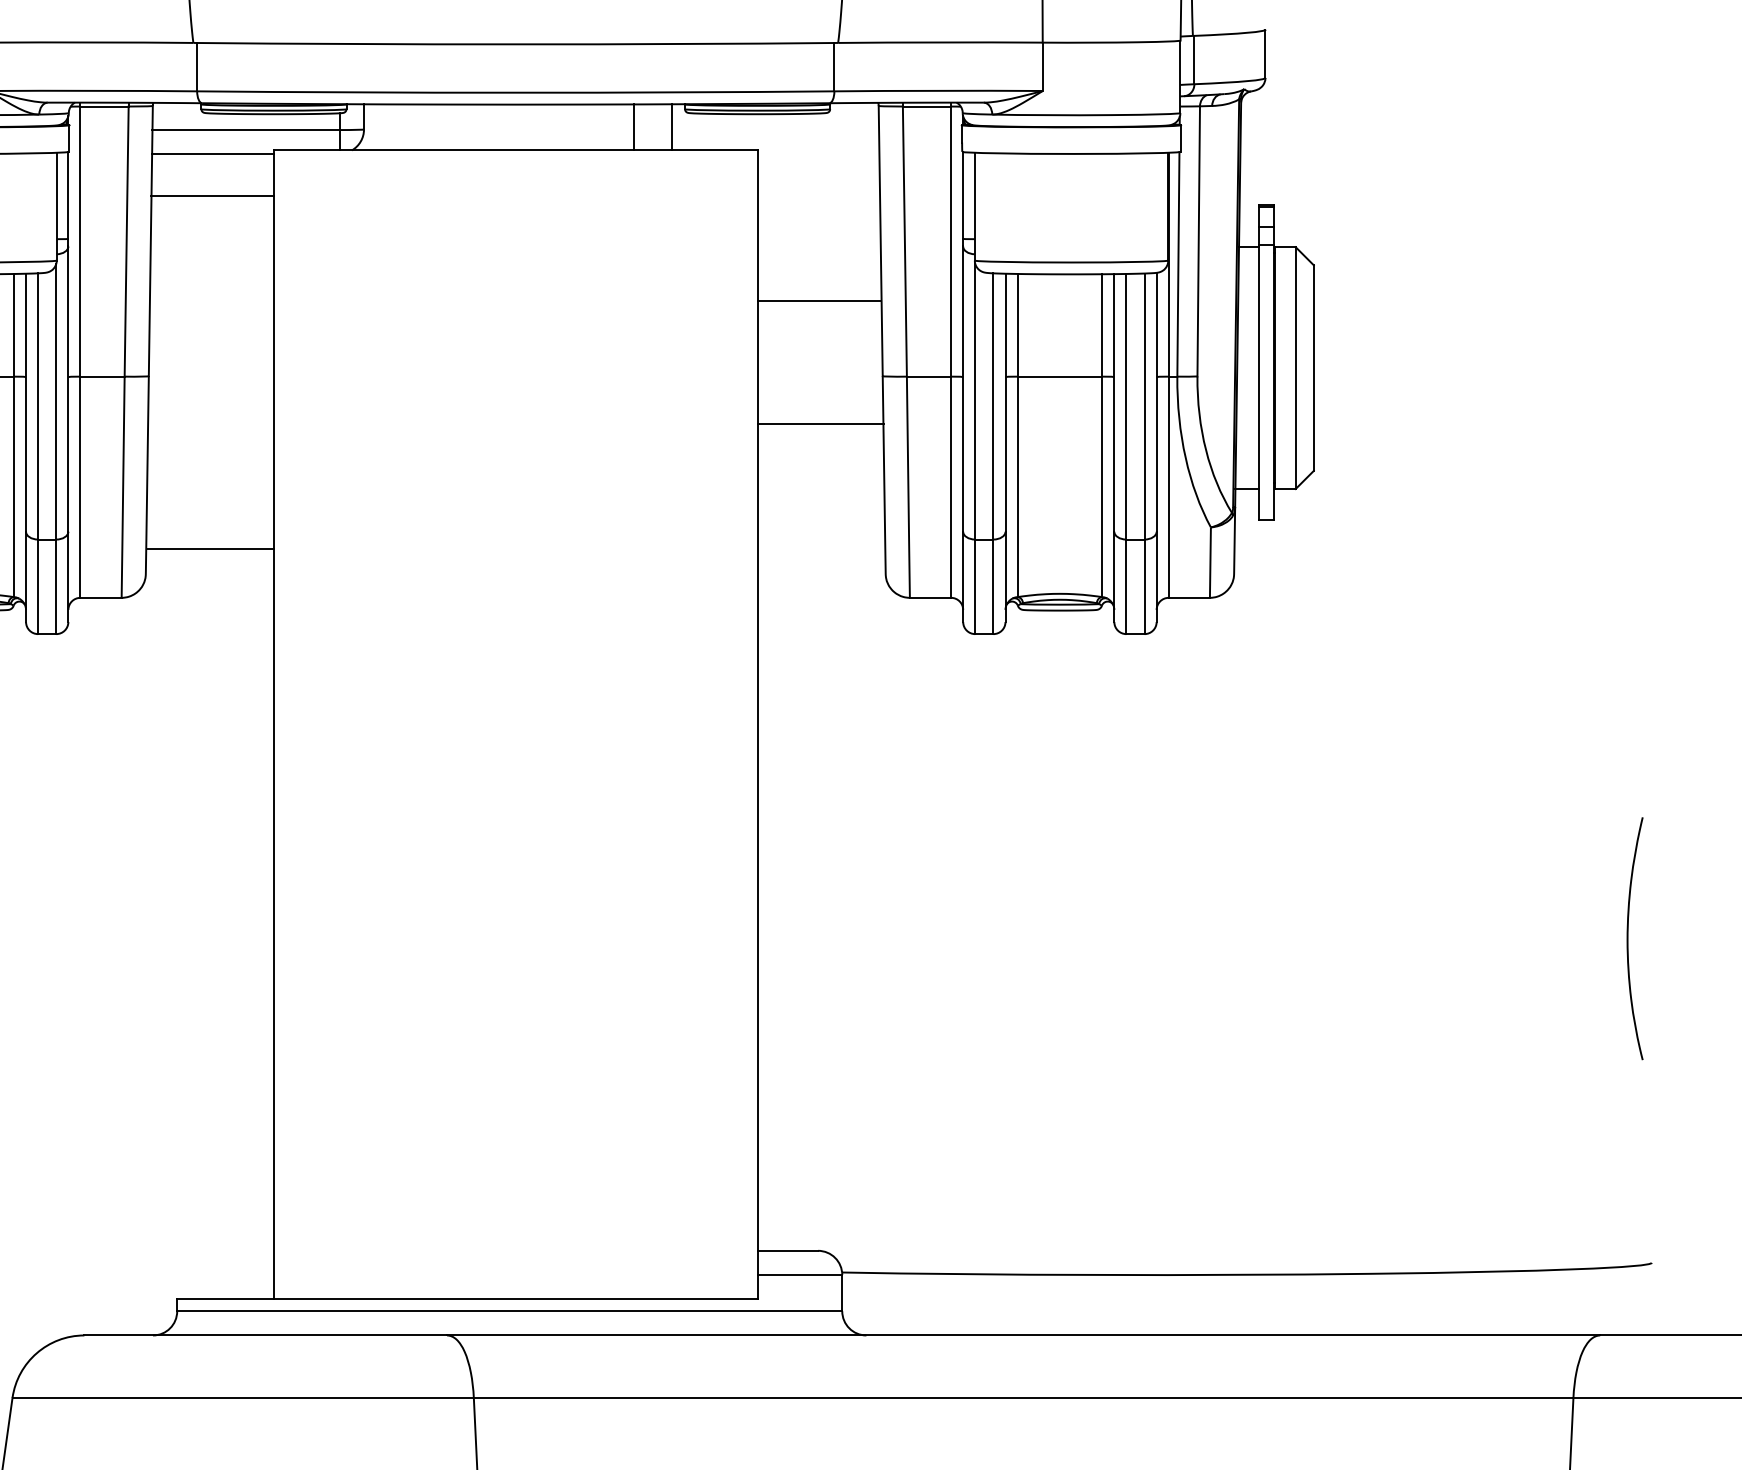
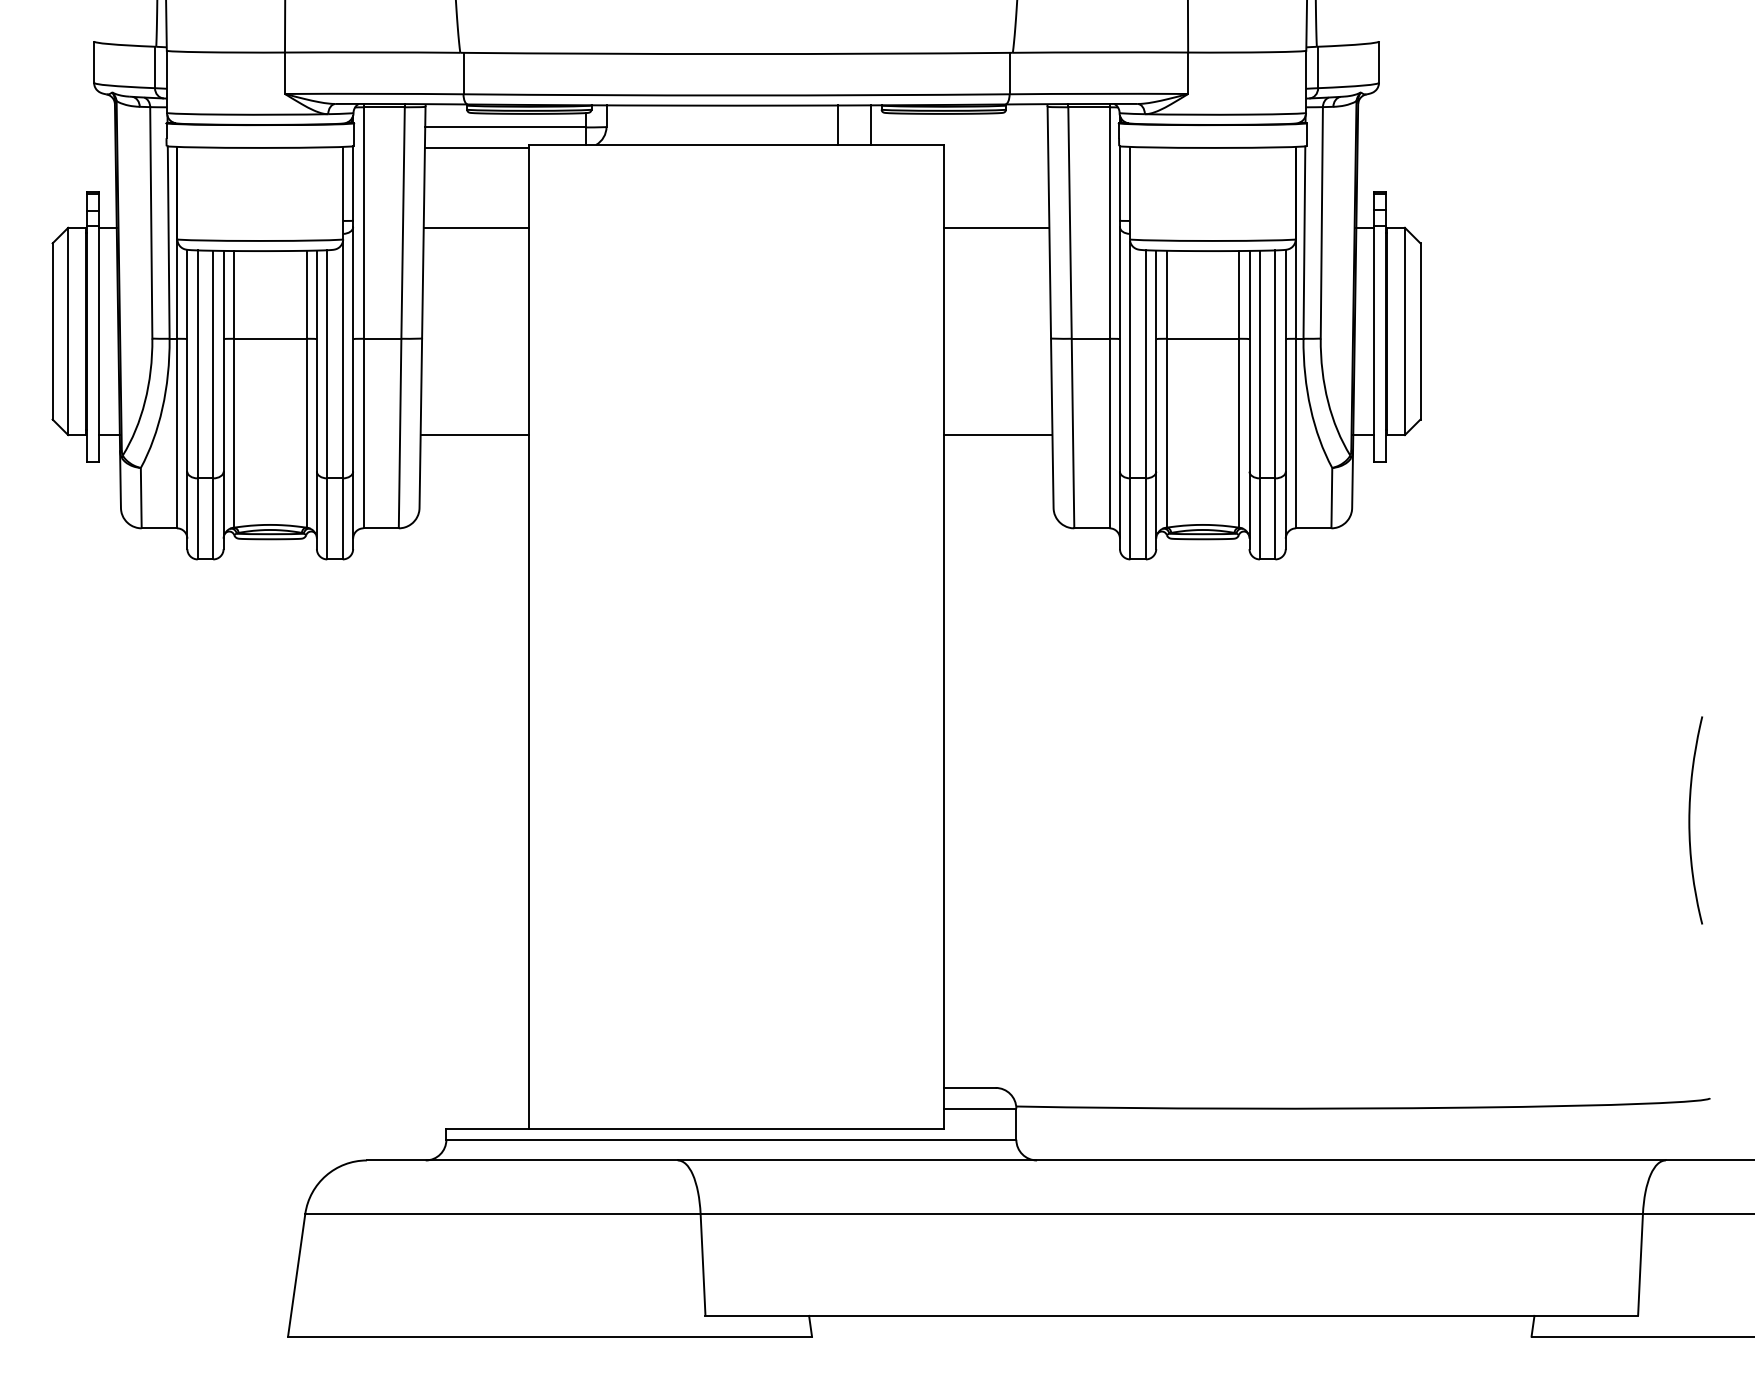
line: (212, 195) -> (476, 227), moved
line: (819, 300) -> (996, 227), moved
line: (820, 424) -> (997, 435), moved
line: (209, 549) -> (474, 435), moved

